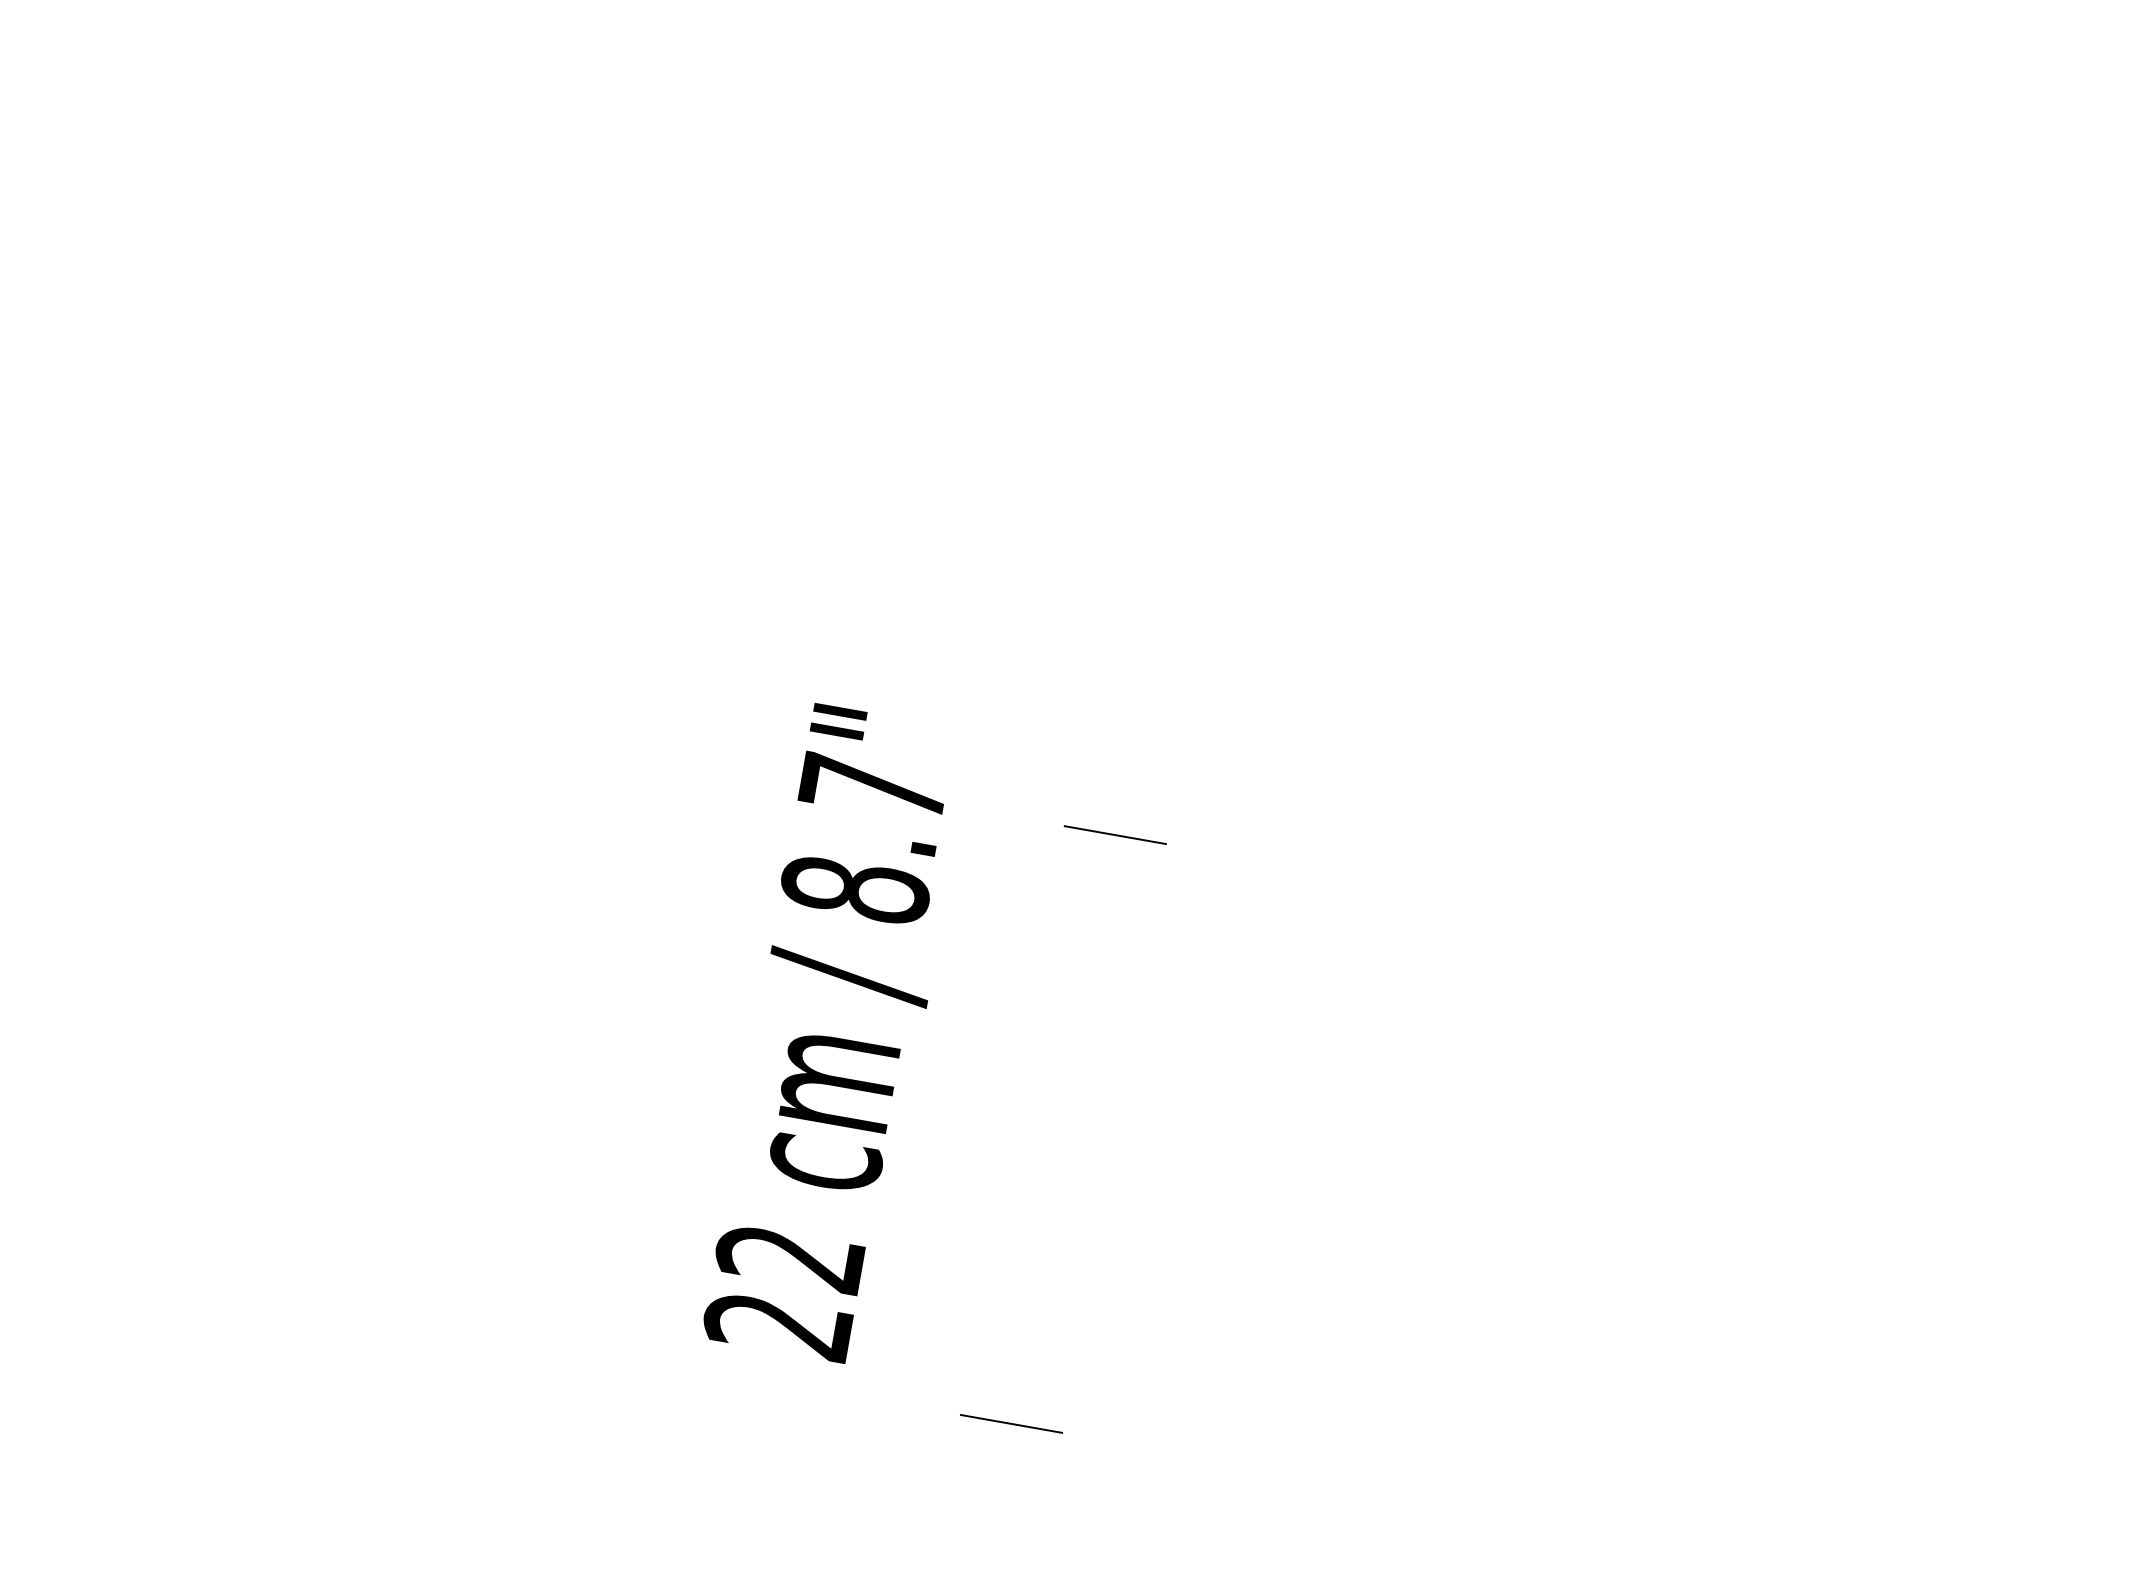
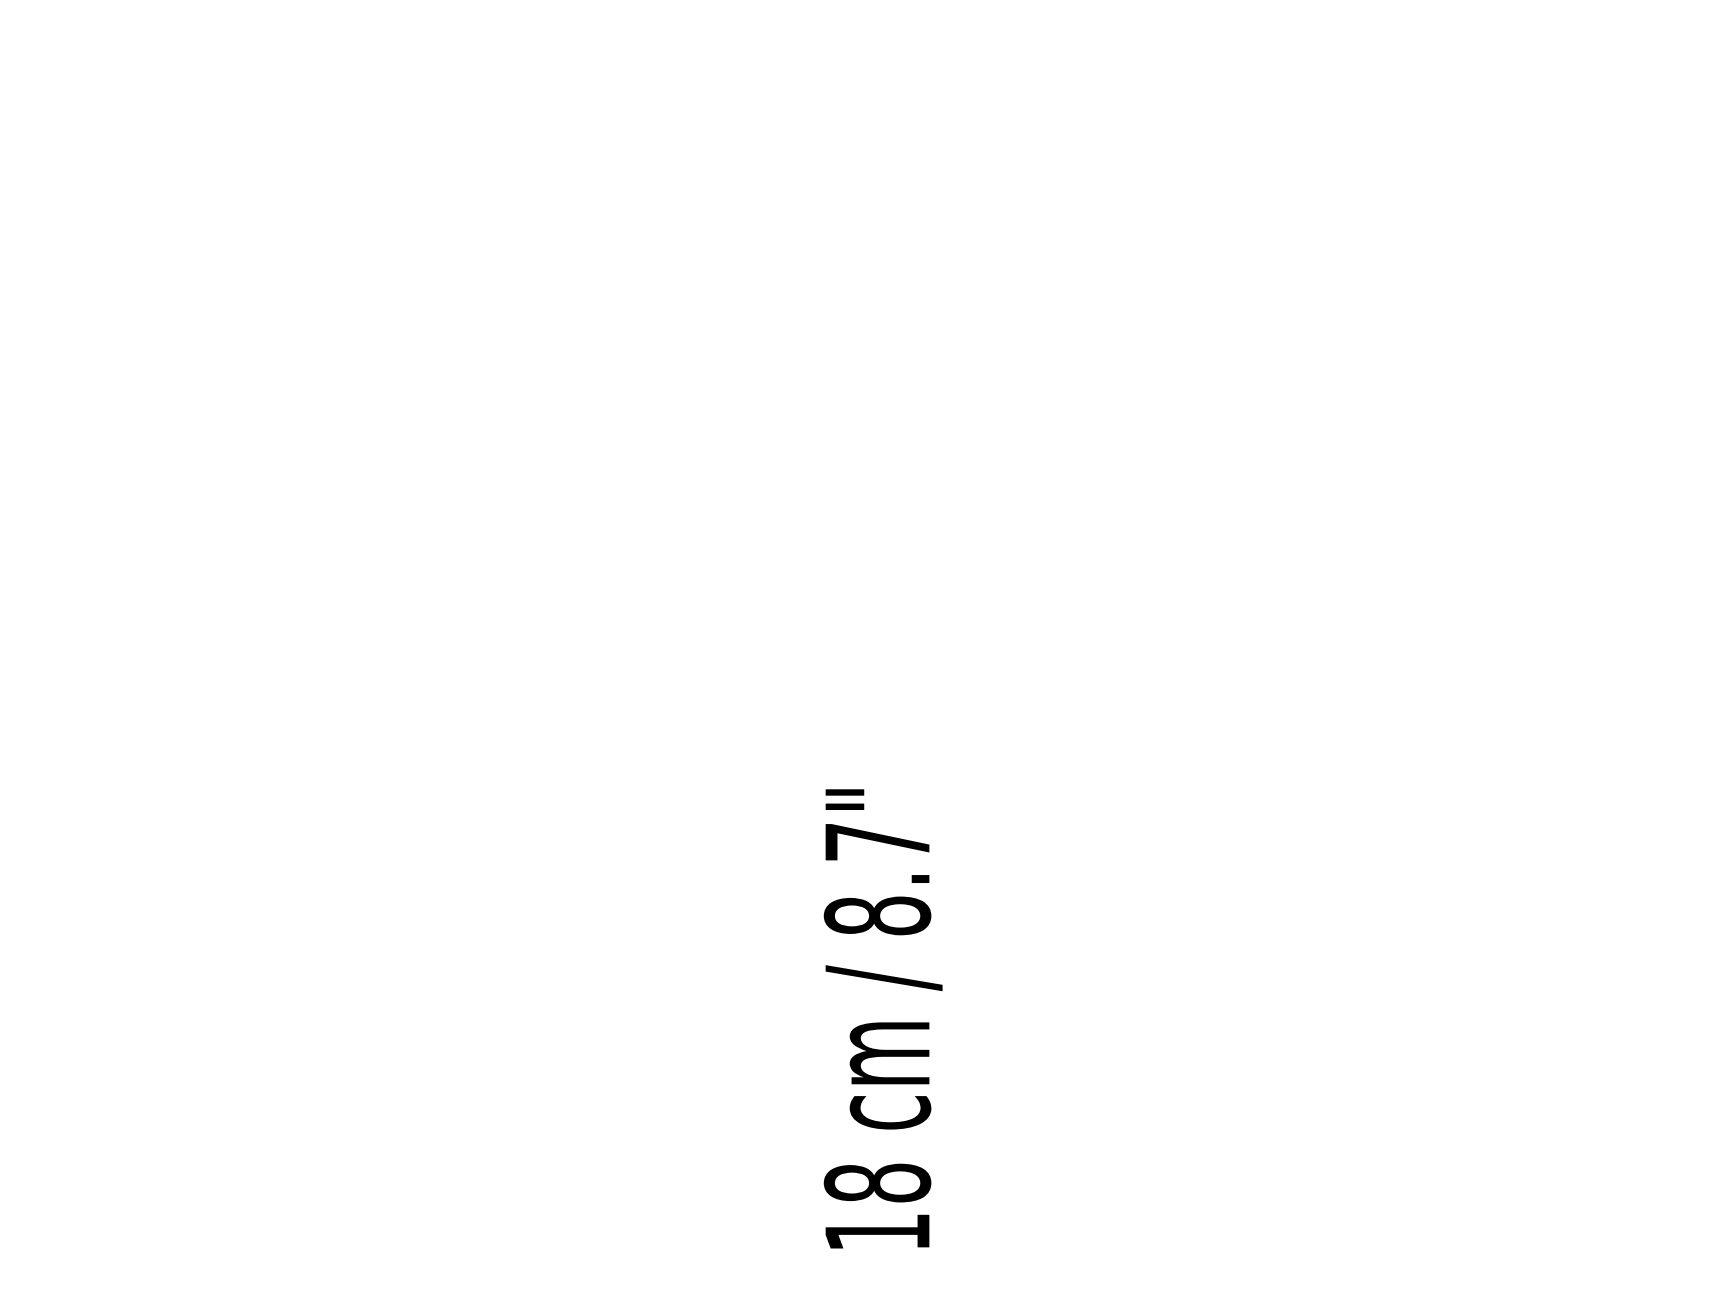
line: (1114, 835) -> (1053, 845), removed
text: (784, 1291) -> (877, 1207), 22 -> 18
line: (1011, 1423) -> (1053, 1272), removed

